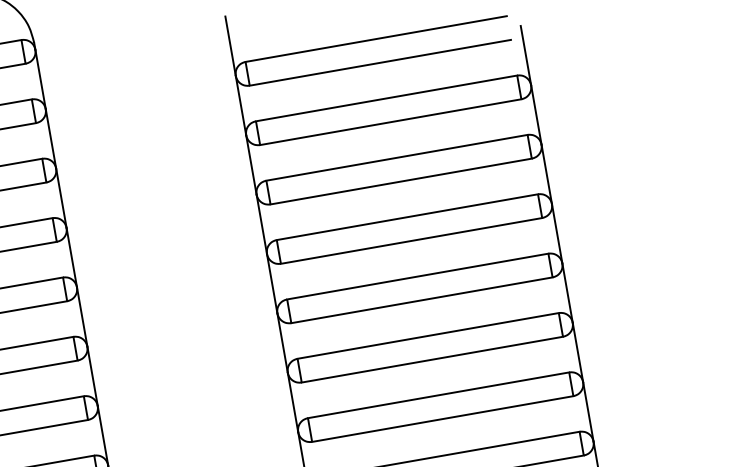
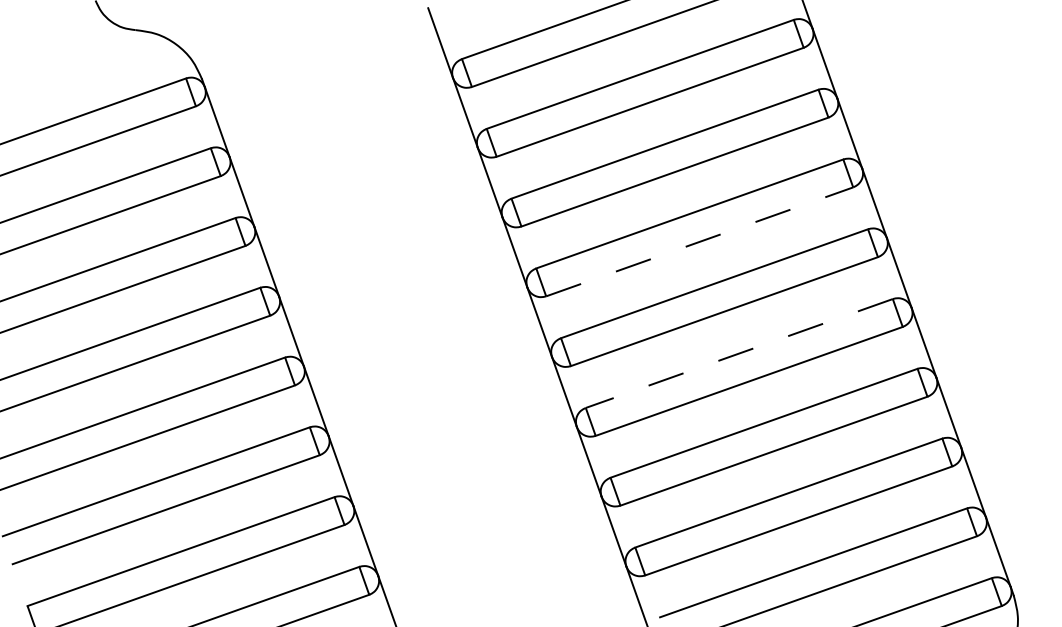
line: (411, 240) -> (699, 241), solid -> dashed
line: (428, 335) -> (739, 353), solid -> dashed

